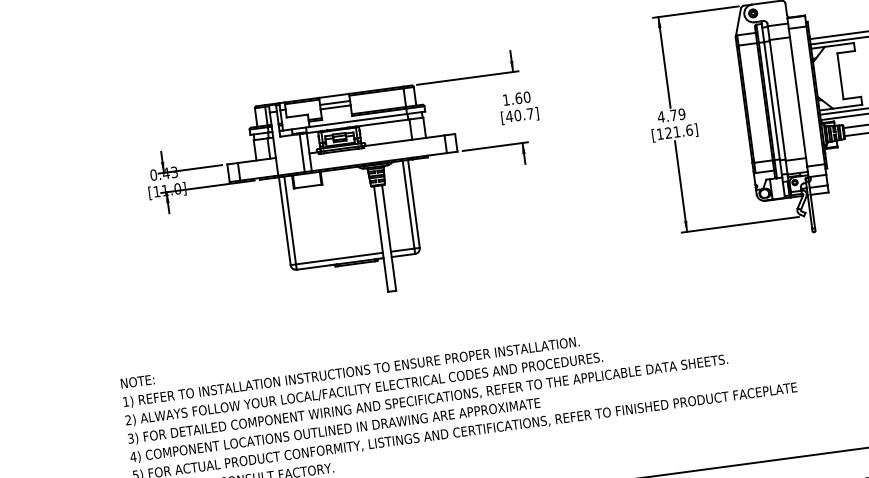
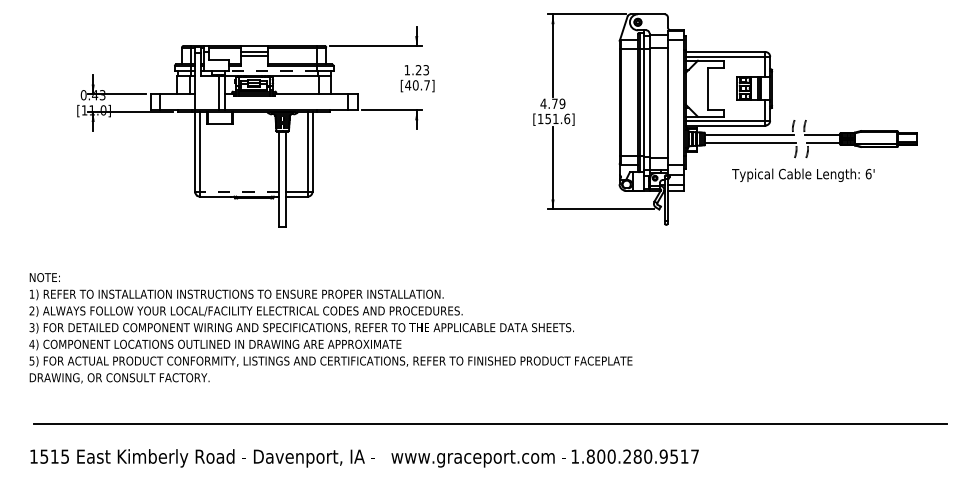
text: (523, 98) -> (422, 70), 1.60 -> 1.23
line: (357, 120) -> (272, 70), solid -> dashed
text: (667, 132) -> (547, 118), [121.6] -> [151.6]
line: (339, 258) -> (239, 191), solid -> dashed

